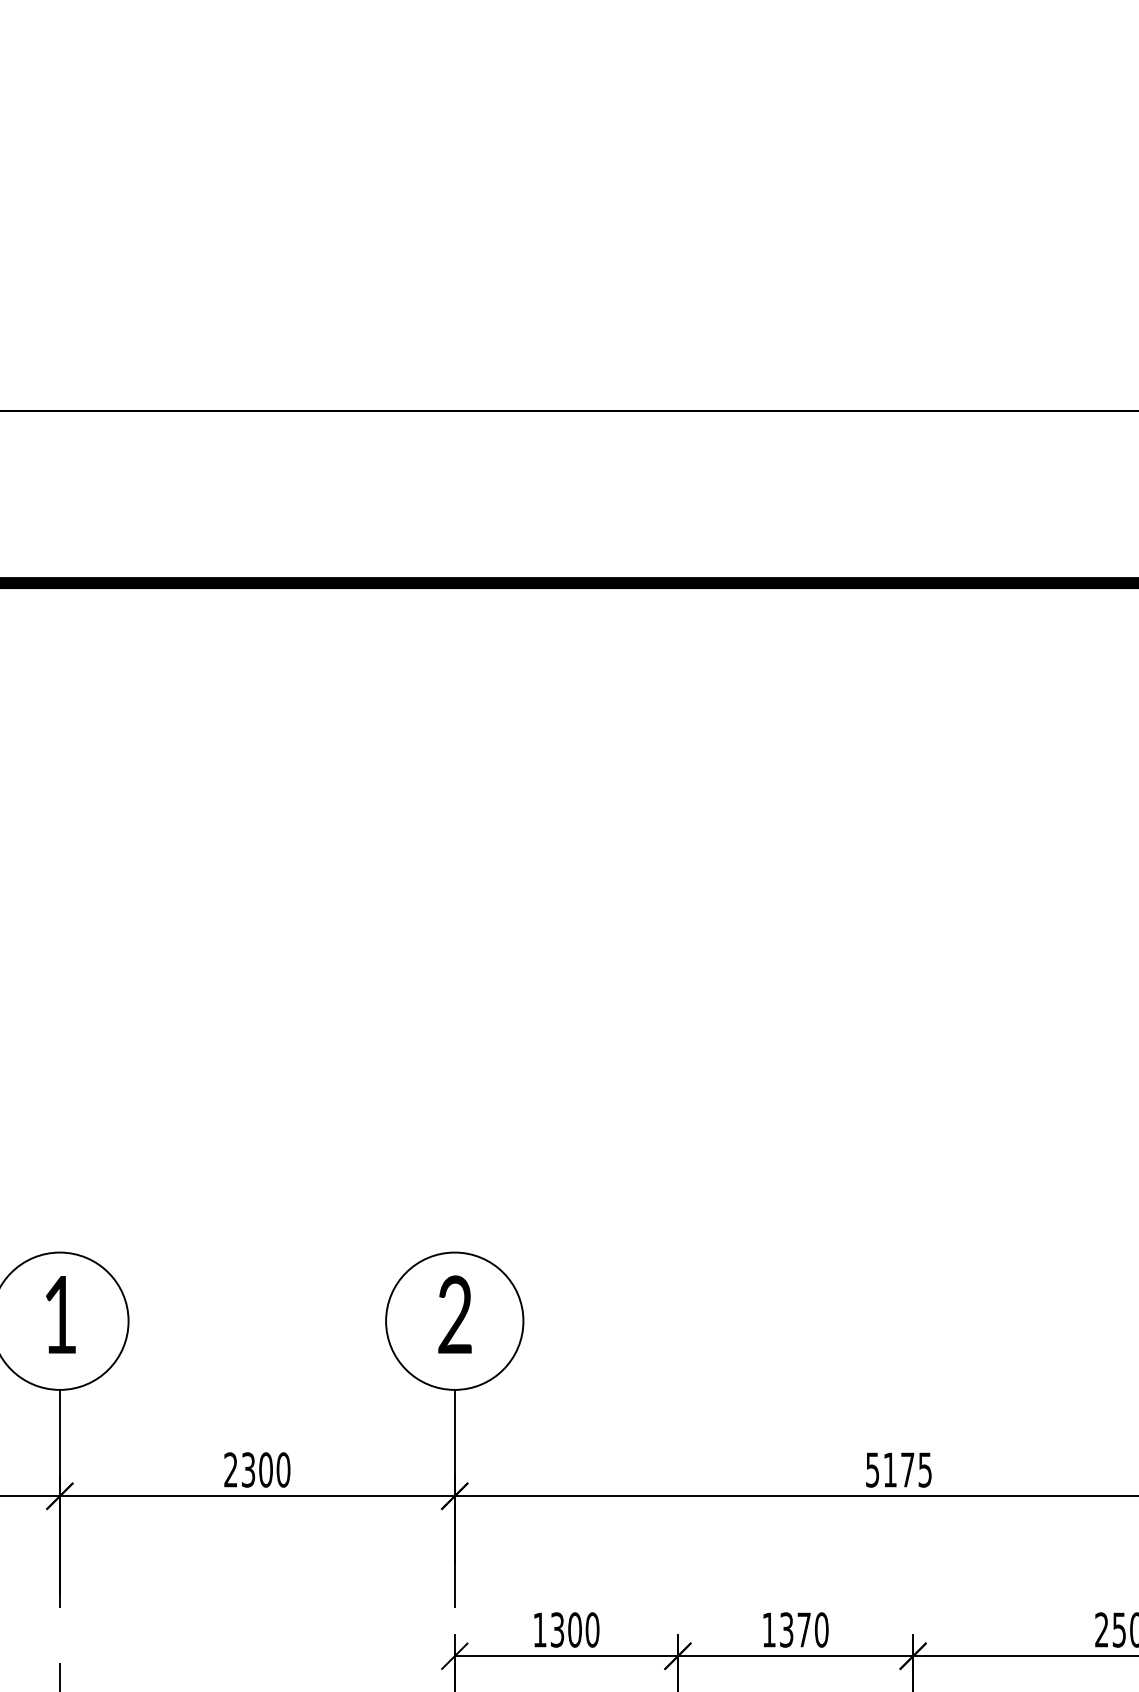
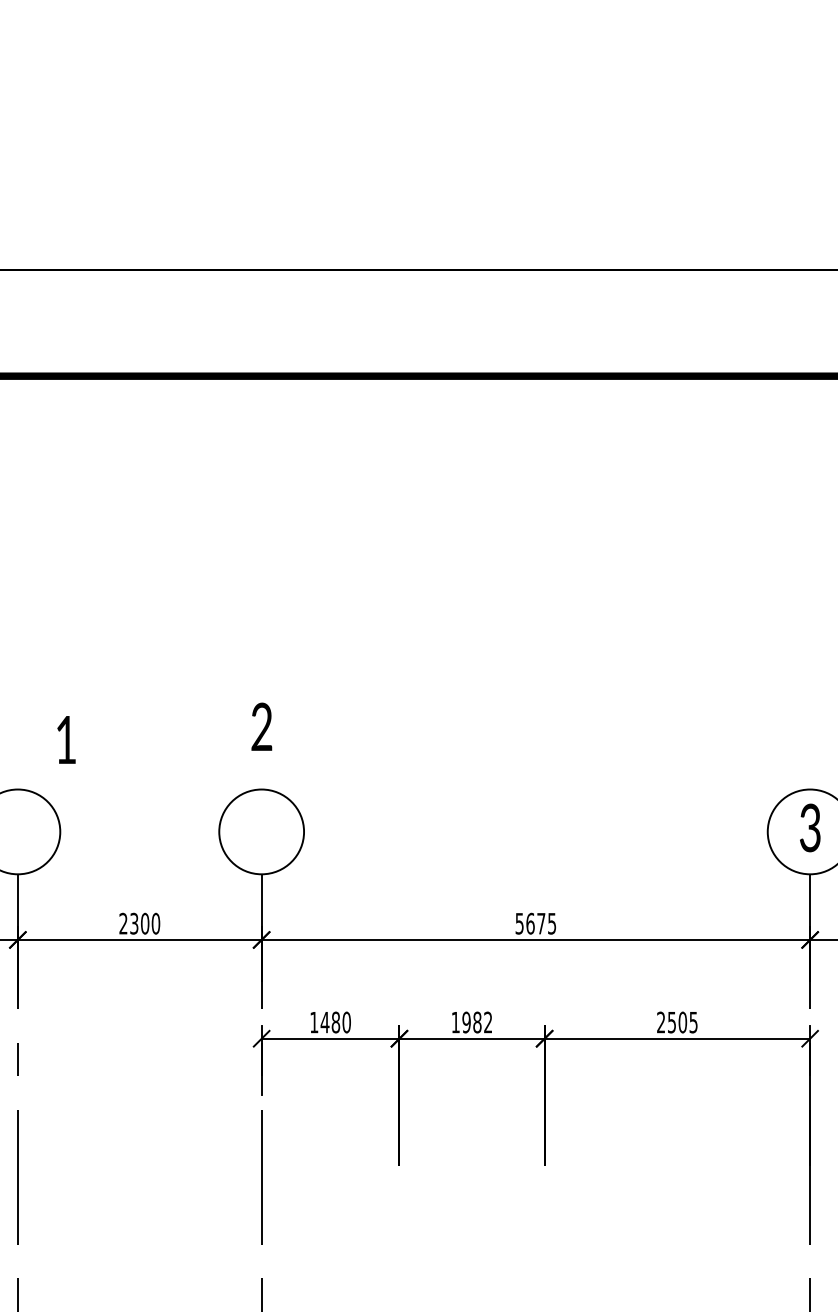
text: (60, 1314) -> (66, 739), moved
text: (454, 1314) -> (261, 726), moved
text: (890, 1469) -> (530, 923), 5175 -> 5675
text: (566, 1629) -> (330, 1022), 1300 -> 1480
text: (804, 1629) -> (477, 1022), 1370 -> 1982

